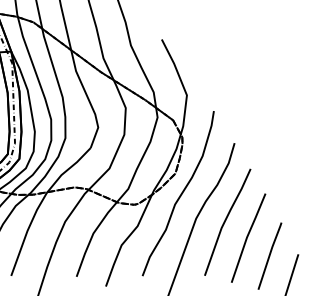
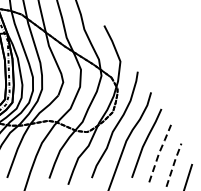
line: (247, 237) -> (159, 153), solid -> dashed
line: (270, 253) -> (174, 163), solid -> dashed

